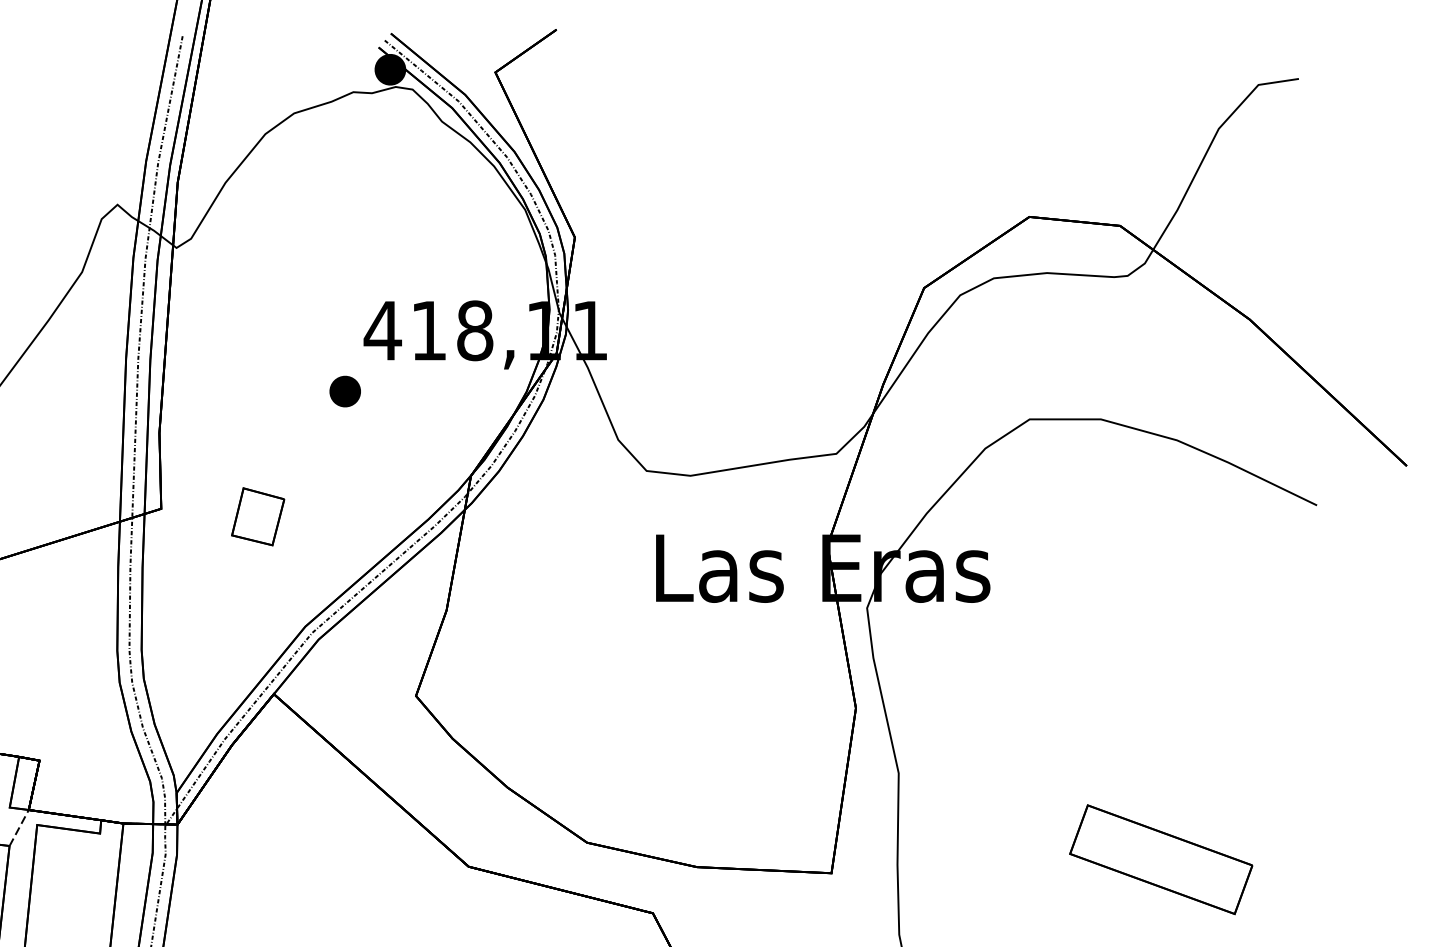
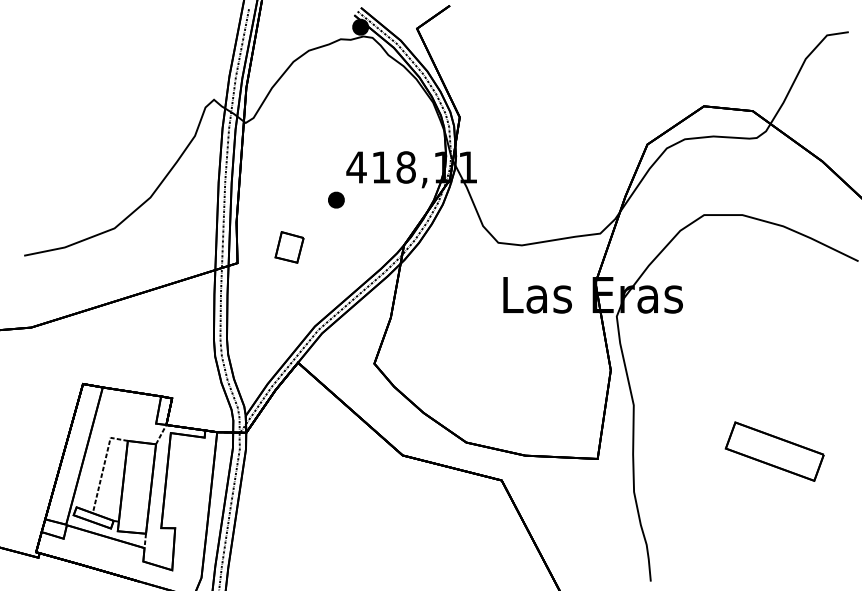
part: (257, 516) -> (289, 247), moved

